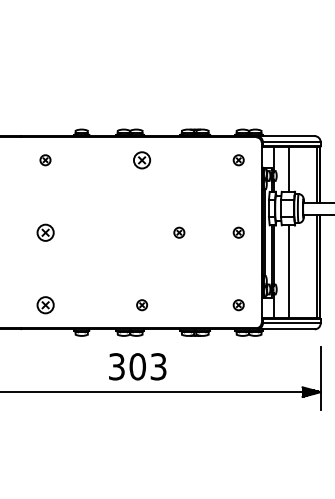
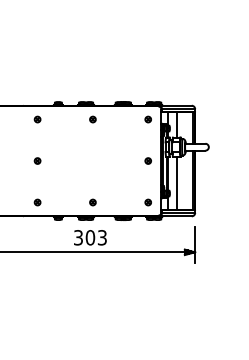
part: (141, 160) -> (92, 119), size x0.62
part: (45, 231) -> (37, 160), size x0.62
part: (178, 231) -> (113, 160), removed
part: (45, 305) -> (37, 202), size x0.62

